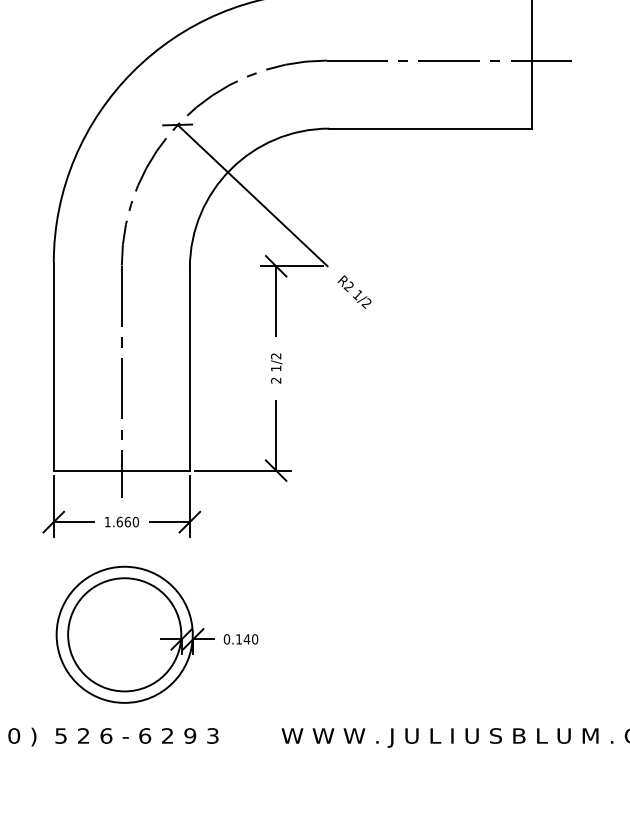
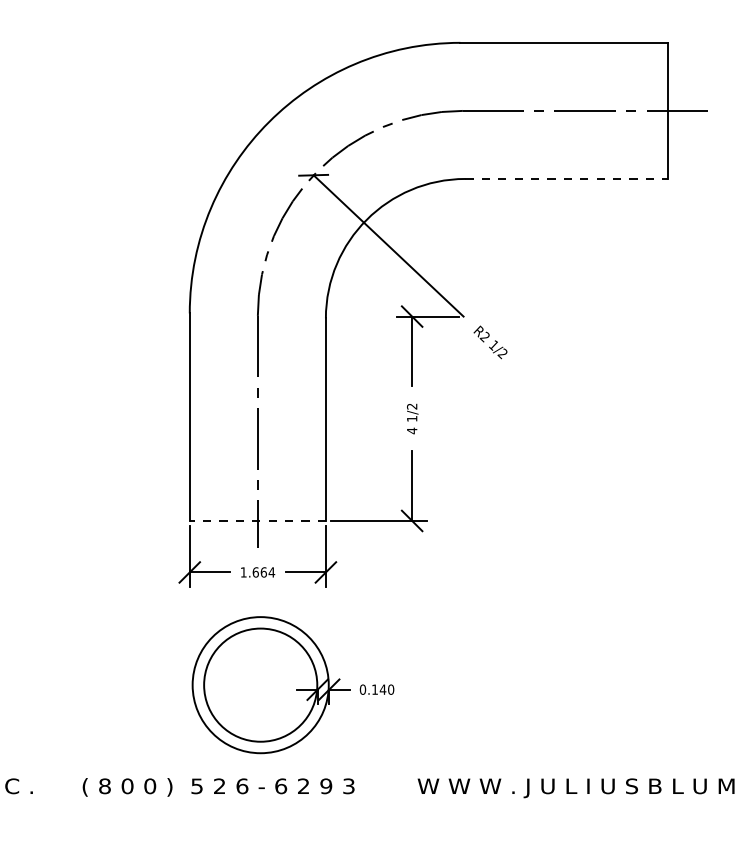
line: (431, 128) -> (567, 178), solid -> dashed
text: (275, 380) -> (411, 430), 2 -> 4
line: (121, 470) -> (257, 520), solid -> dashed
text: (135, 522) -> (271, 572), 1.660 -> 1.664

